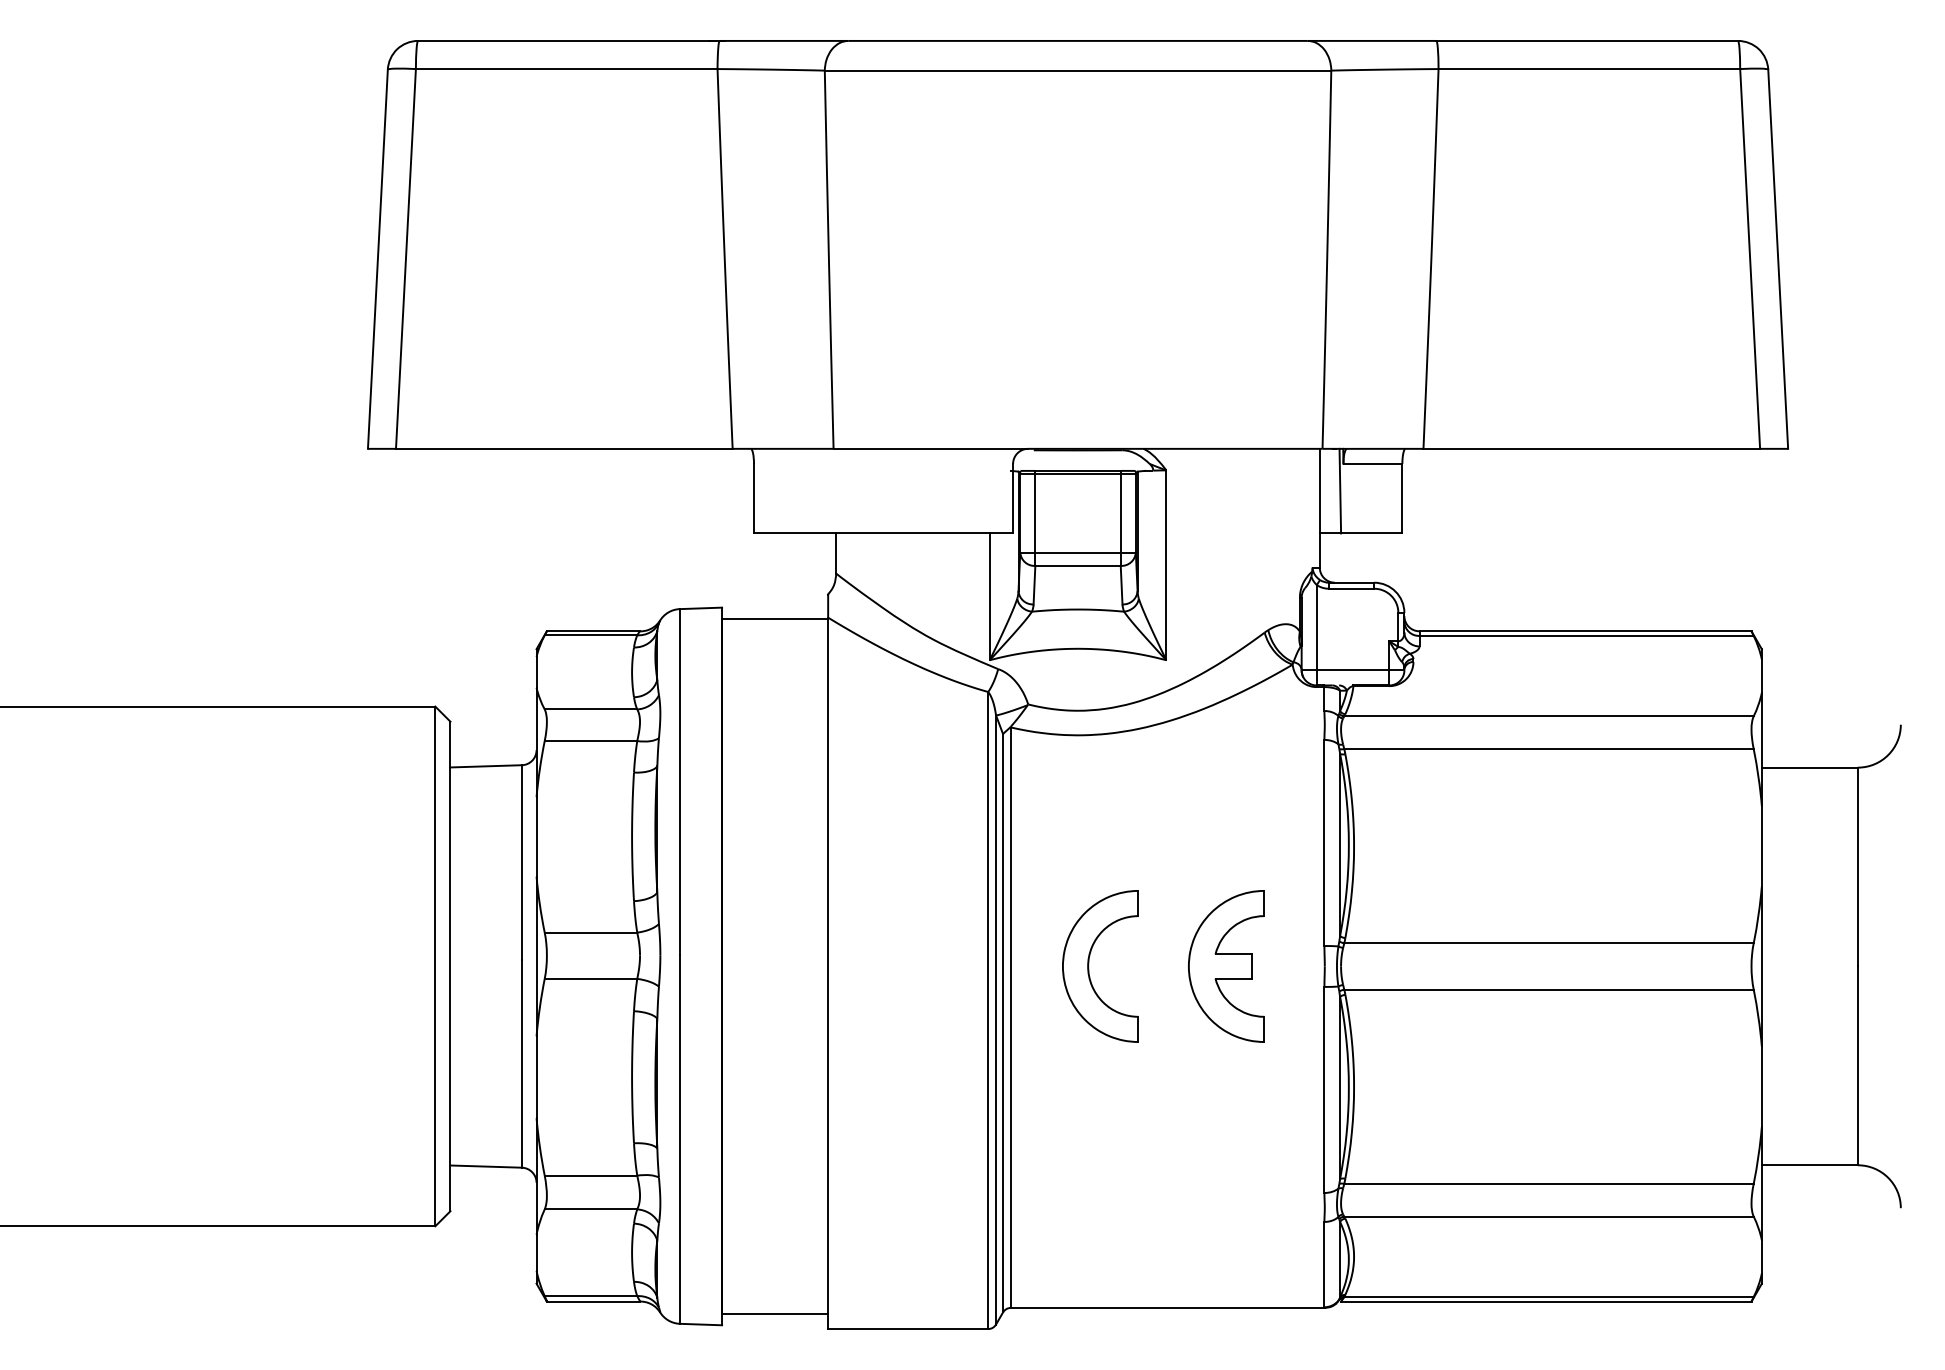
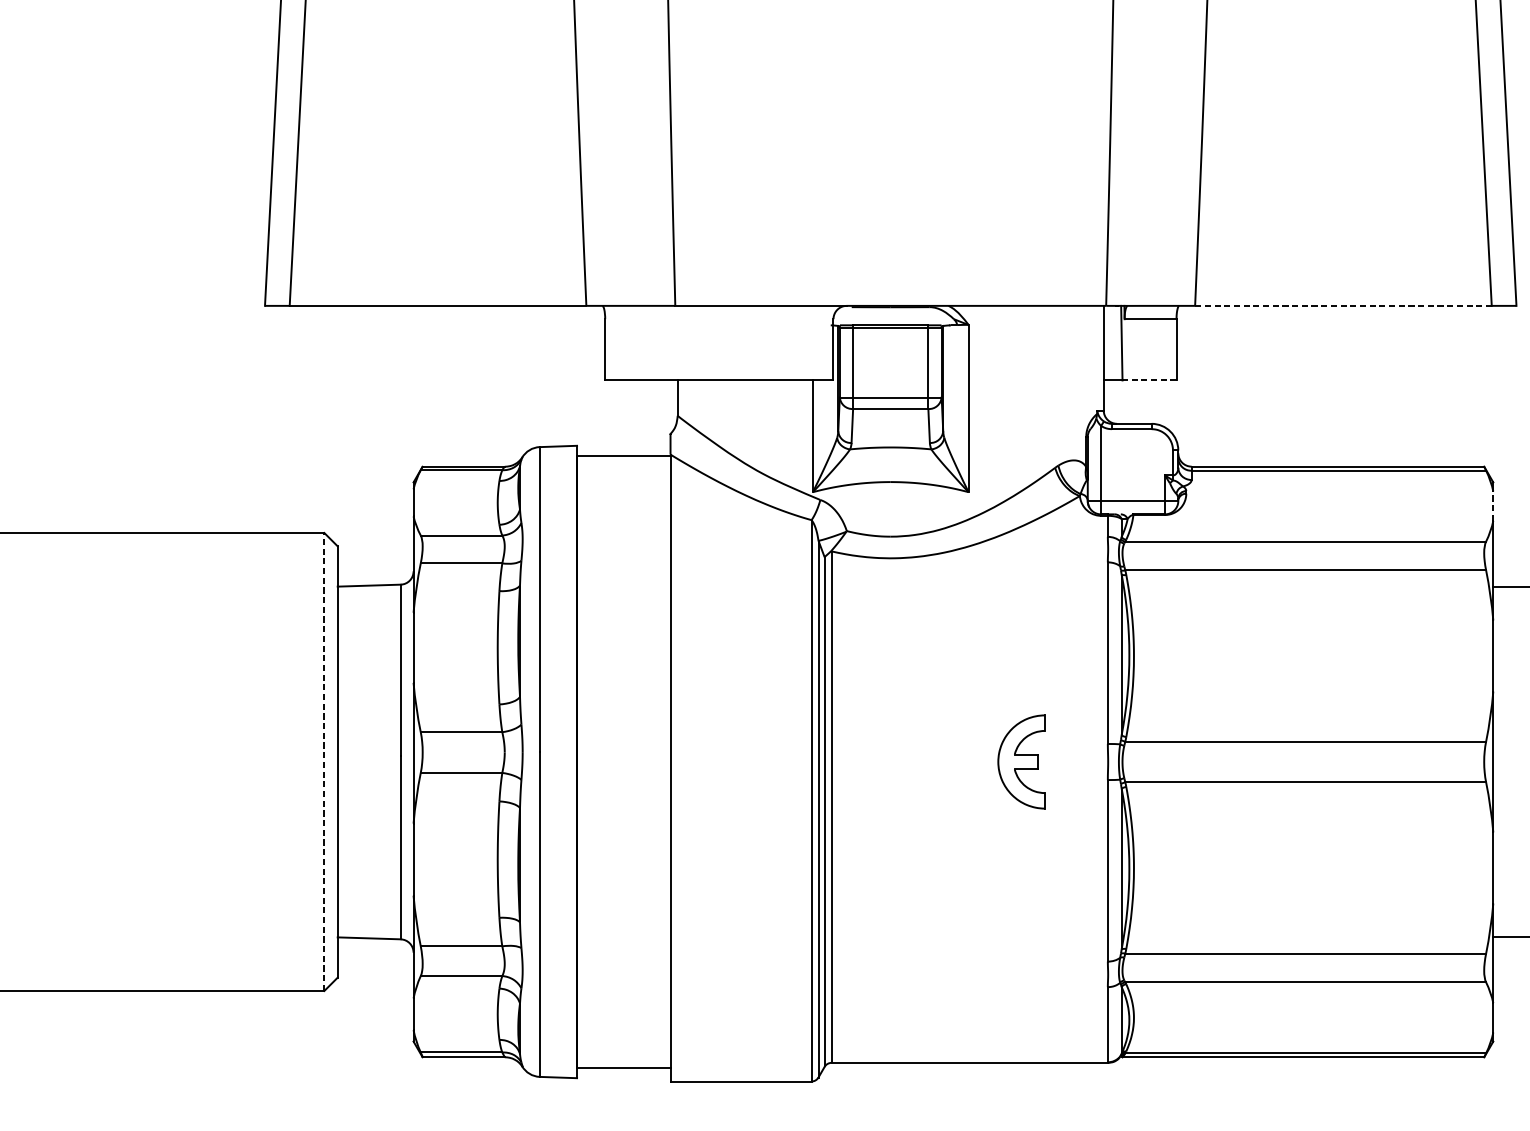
line: (1592, 448) -> (1344, 305), solid -> dashed
line: (1371, 533) -> (1149, 380), solid -> dashed
line: (1761, 676) -> (1492, 506), solid -> dashed
part: (1089, 965) -> (900, 761), removed
line: (435, 966) -> (324, 762), solid -> dashed
part: (1226, 966) -> (1021, 762), size x0.7

